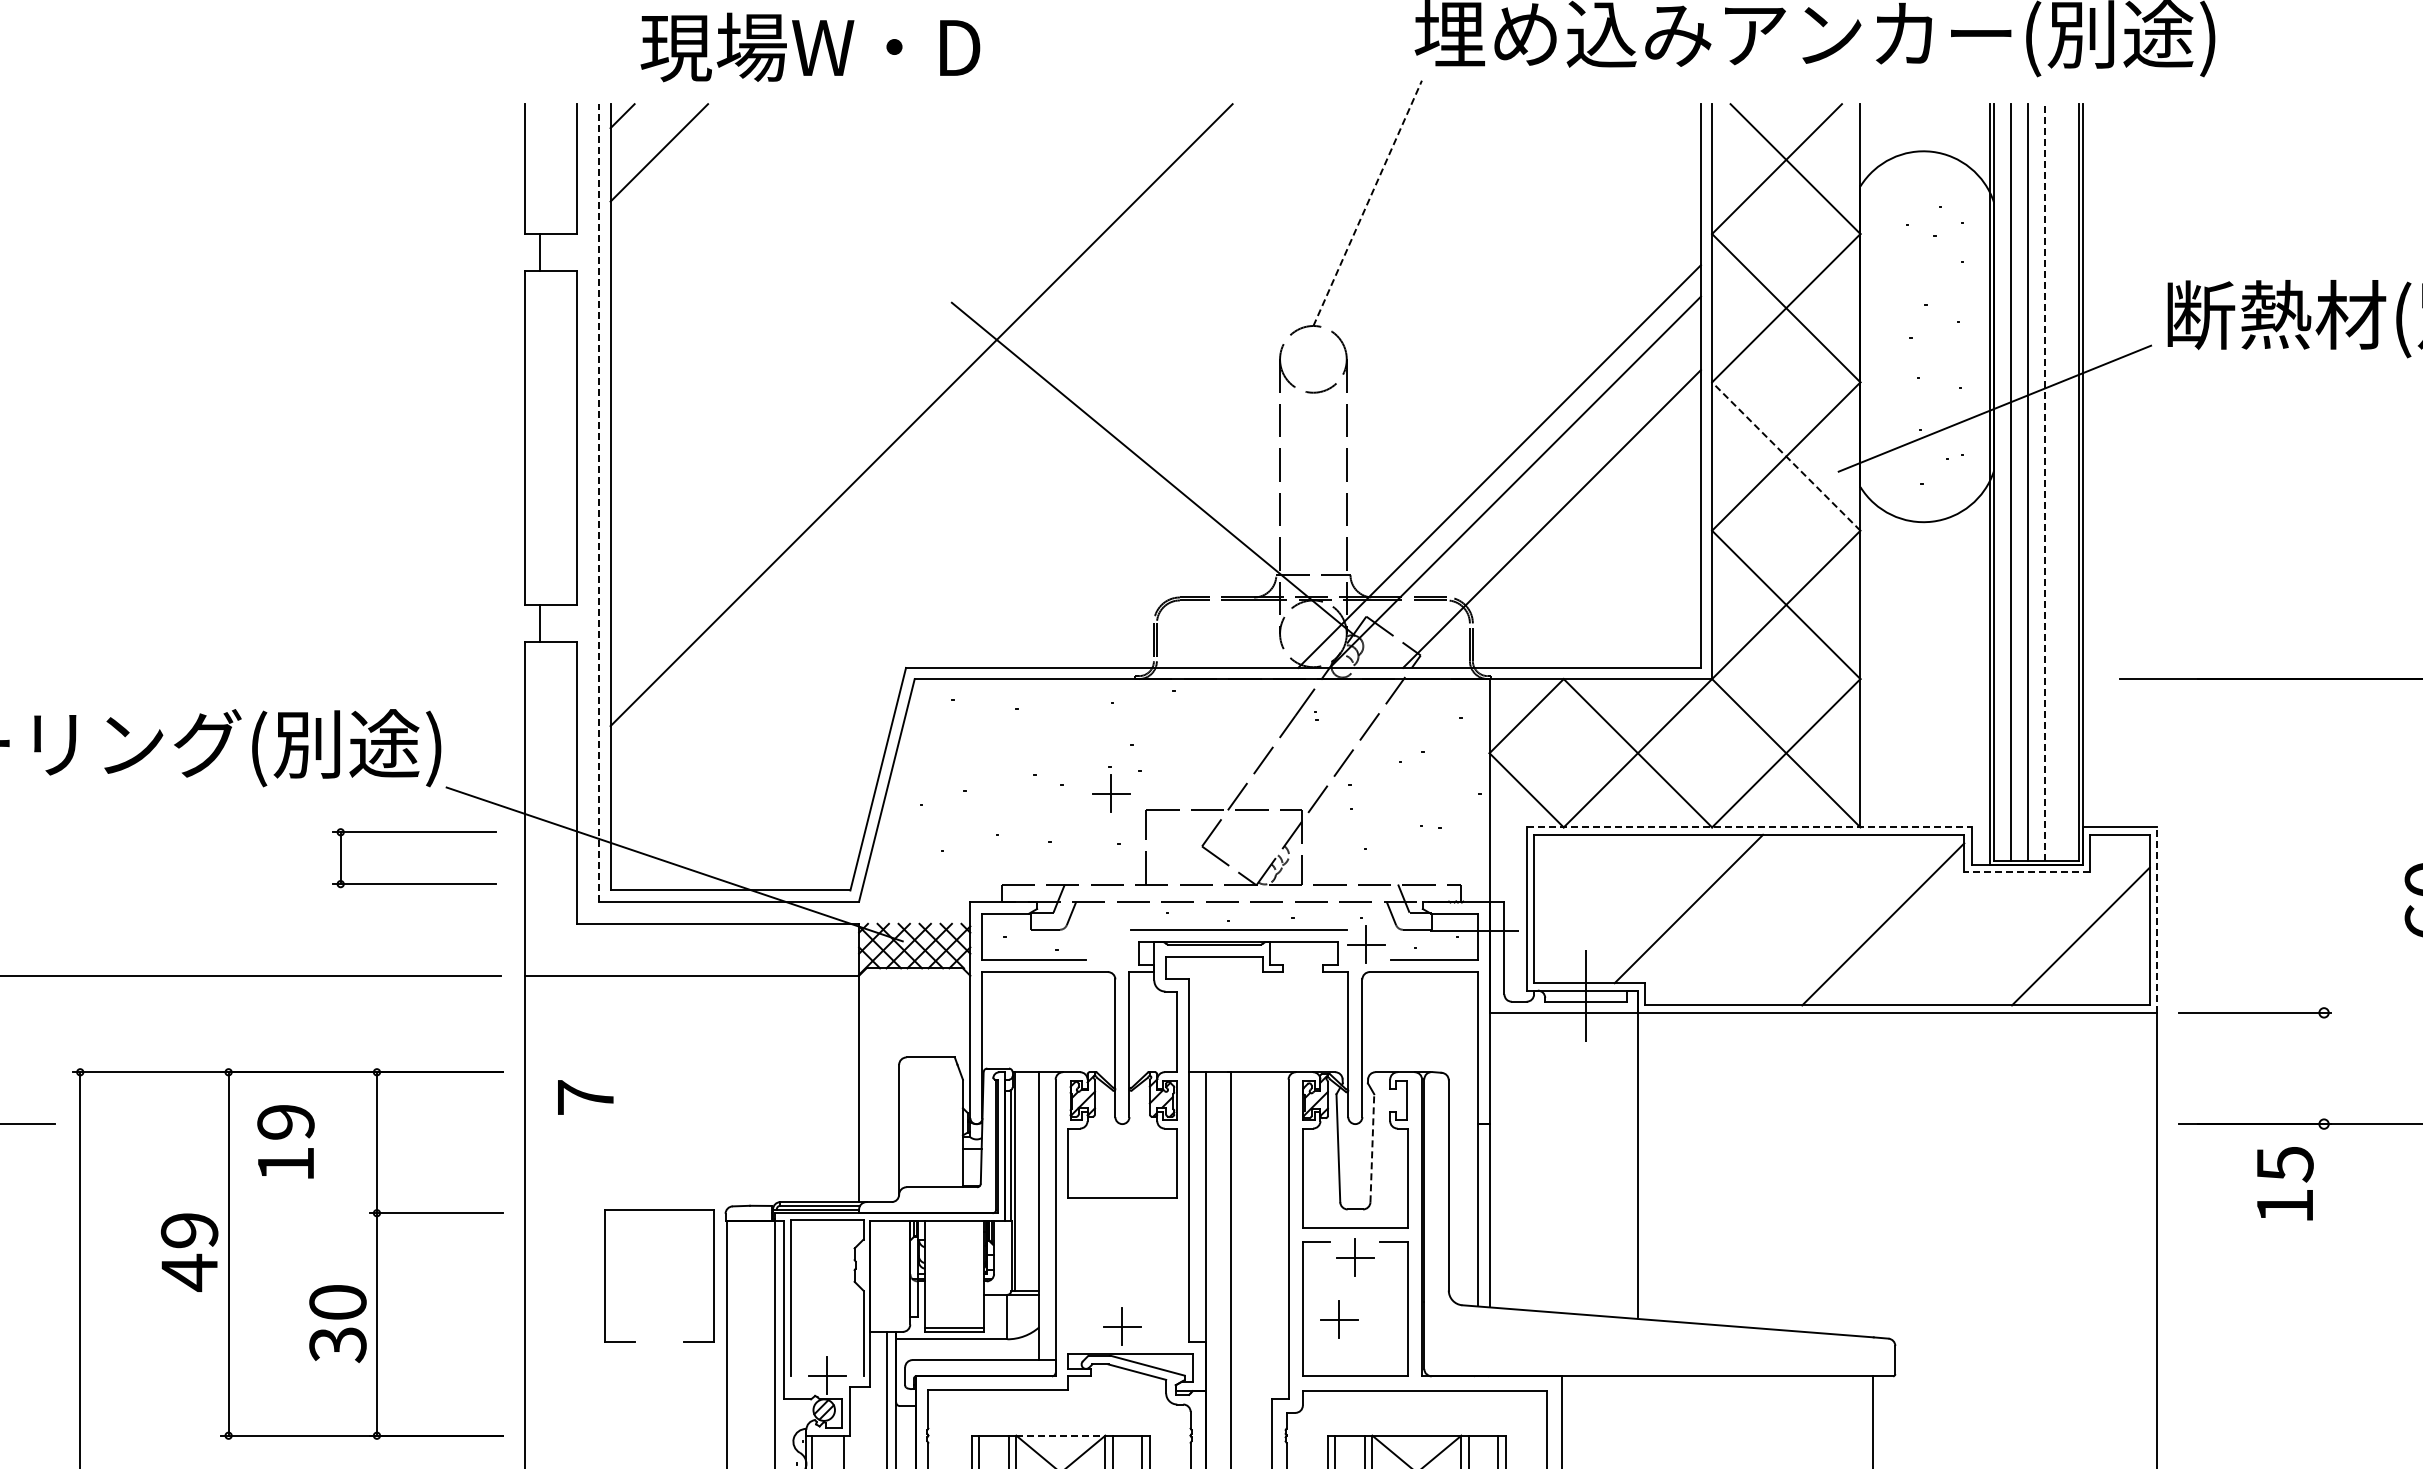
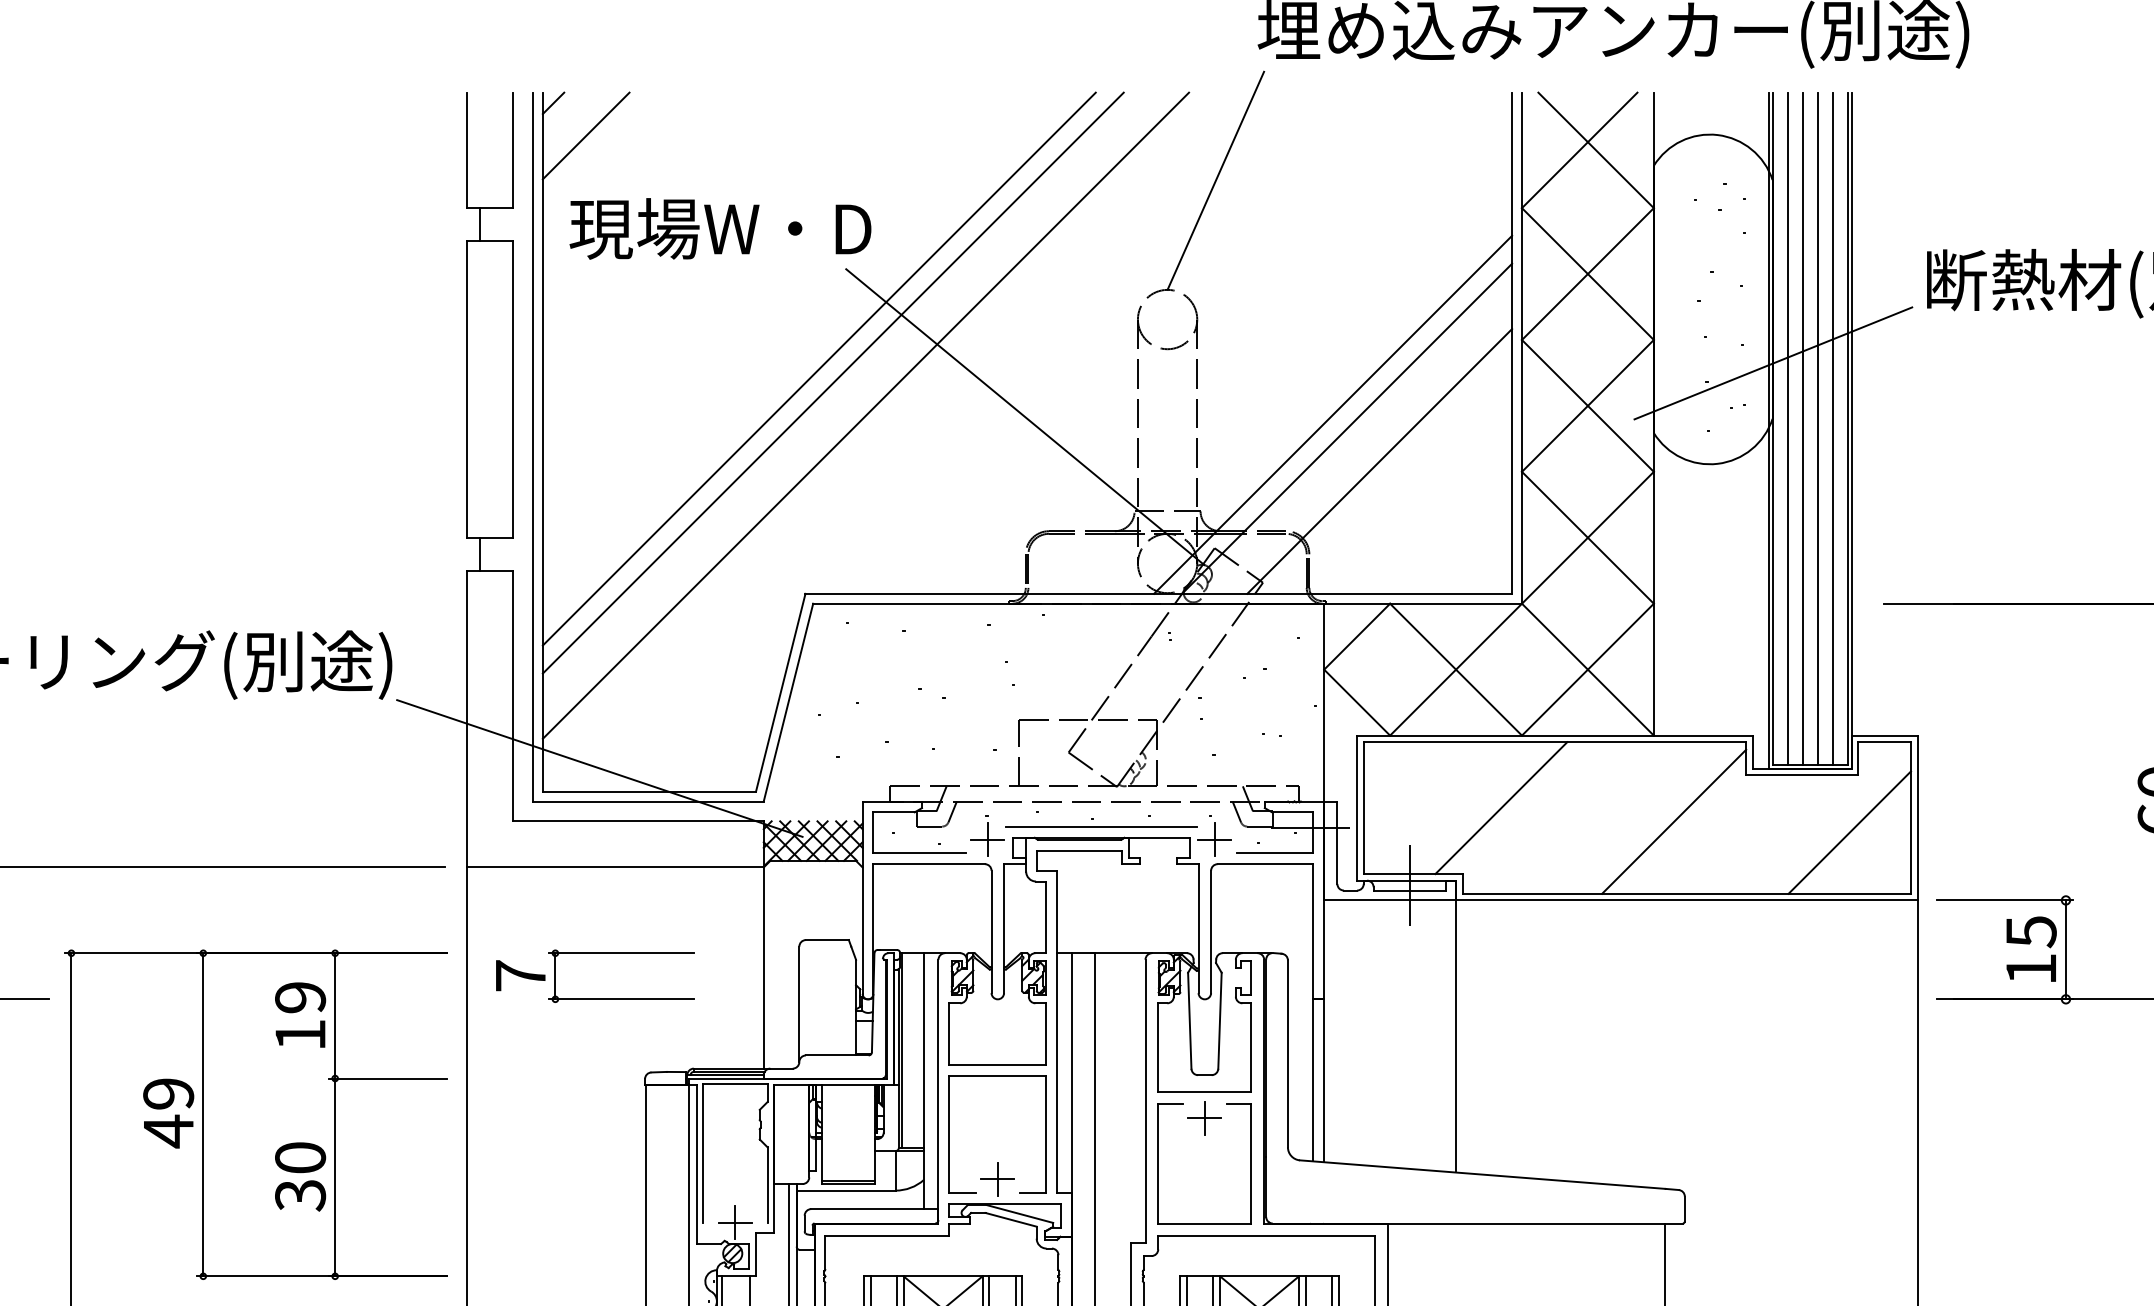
text: (810, 47) -> (720, 228), moved
line: (1367, 202) -> (1215, 180), dashed -> solid
line: (937, 430) -> (833, 382), added
line: (1786, 456) -> (1588, 405), dashed -> solid
line: (973, 467) -> (865, 415), added
line: (2045, 481) -> (1818, 428), dashed -> solid
line: (2062, 482) -> (1833, 428), added
line: (599, 502) -> (532, 446), dashed -> solid
part: (1111, 789) -> (988, 836), moved
line: (1749, 827) -> (1555, 735), dashed -> solid
line: (2026, 871) -> (1801, 774), dashed -> solid
part: (414, 883) -> (620, 998), moved
line: (2157, 920) -> (1917, 818), dashed -> solid
line: (2324, 1068) -> (2066, 949), added
text: (285, 1141) -> (300, 1014), moved
line: (1372, 1147) -> (1220, 1020), dashed -> solid
text: (2285, 1183) -> (2031, 949), moved
part: (605, 1275) -> (949, 1133), moved
part: (1339, 1319) -> (1190, 1173), removed
line: (1060, 1435) -> (942, 1276), dashed -> solid

